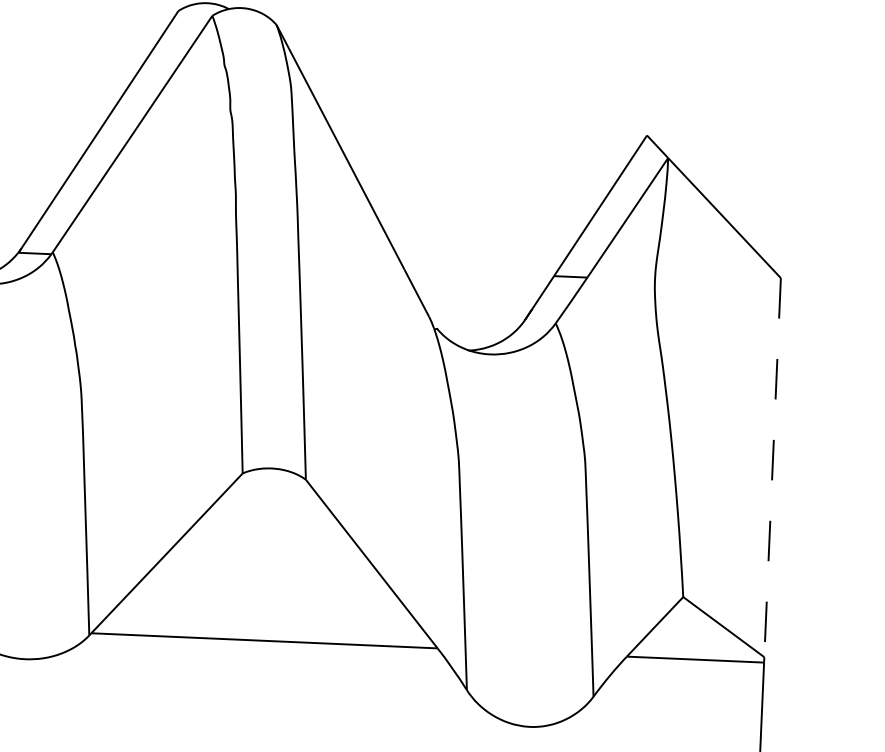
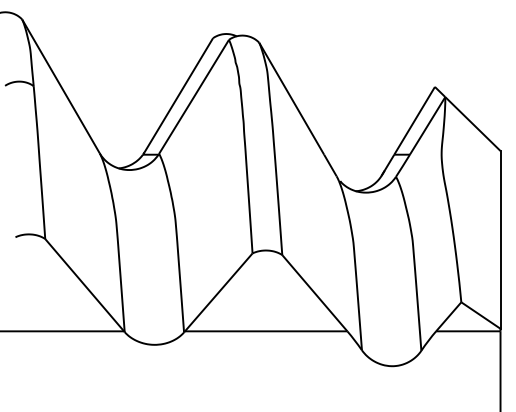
line: (772, 466) -> (500, 239), dashed -> solid

